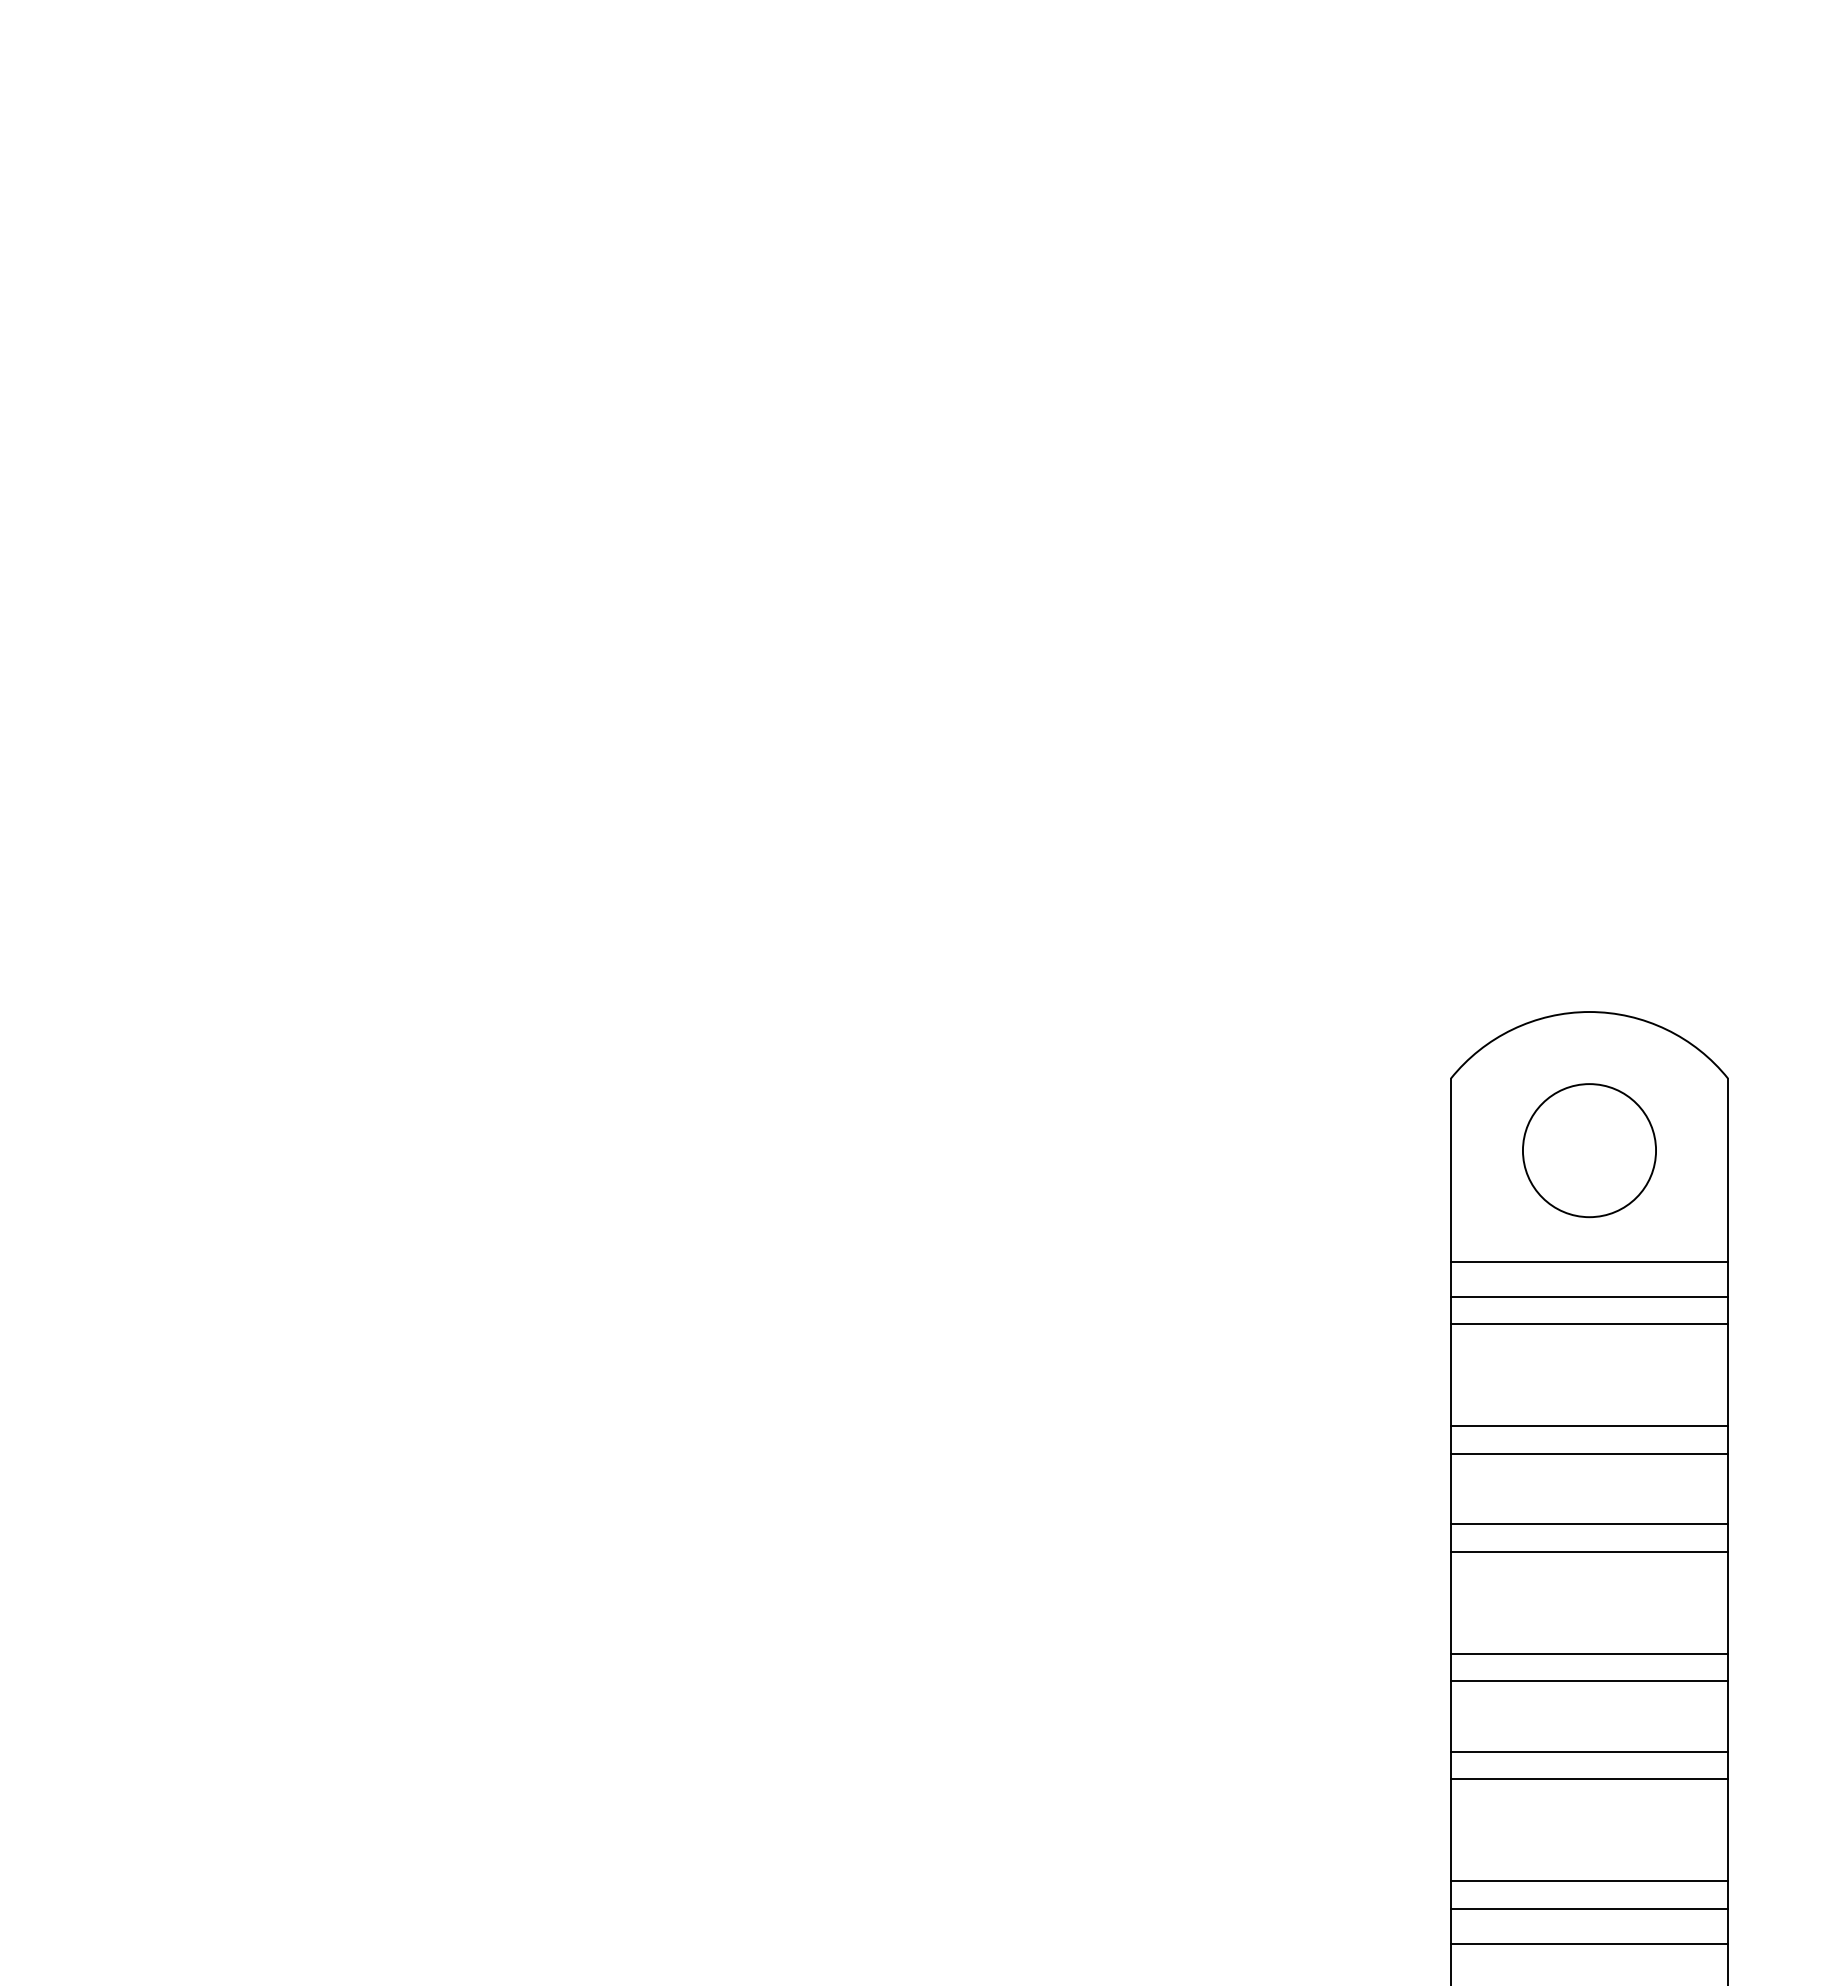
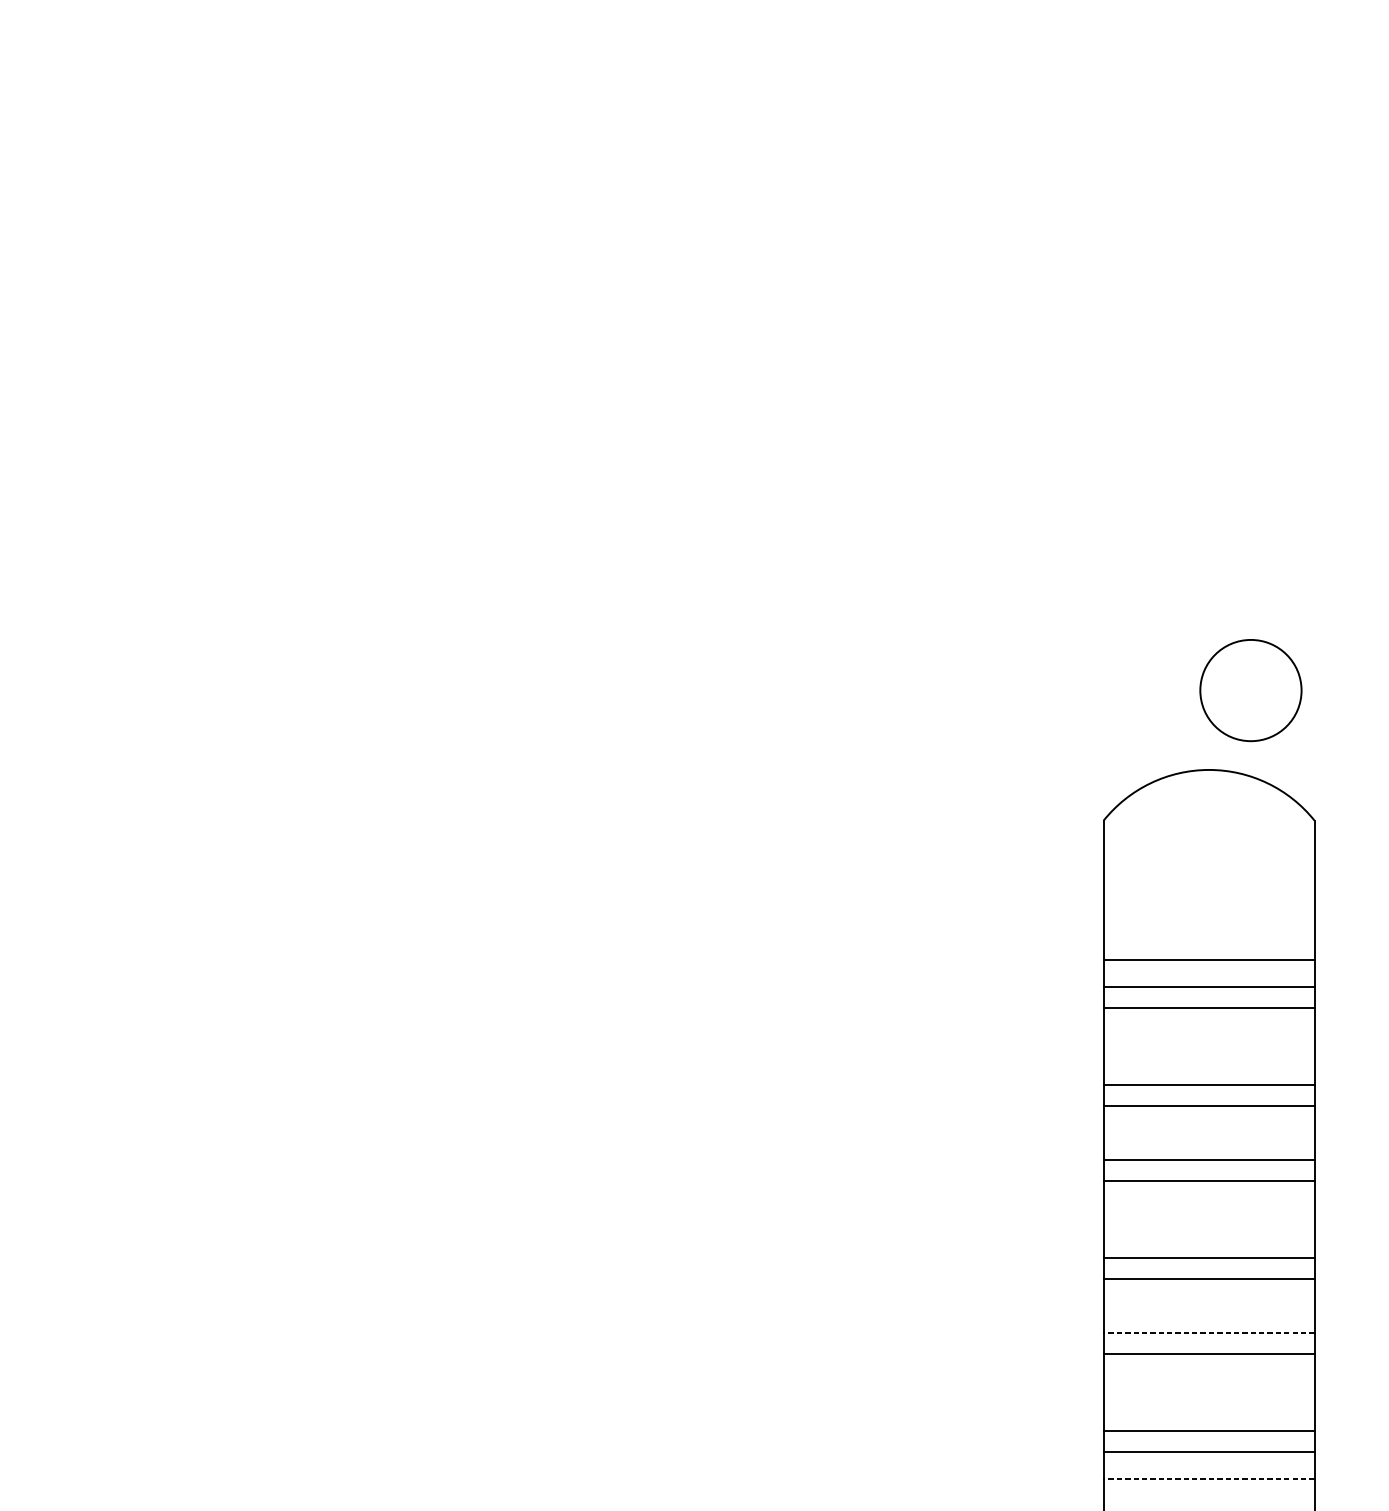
circle: (1589, 1150) -> (1250, 690), moved
line: (1589, 1751) -> (1209, 1332), solid -> dashed
line: (1589, 1943) -> (1209, 1478), solid -> dashed

